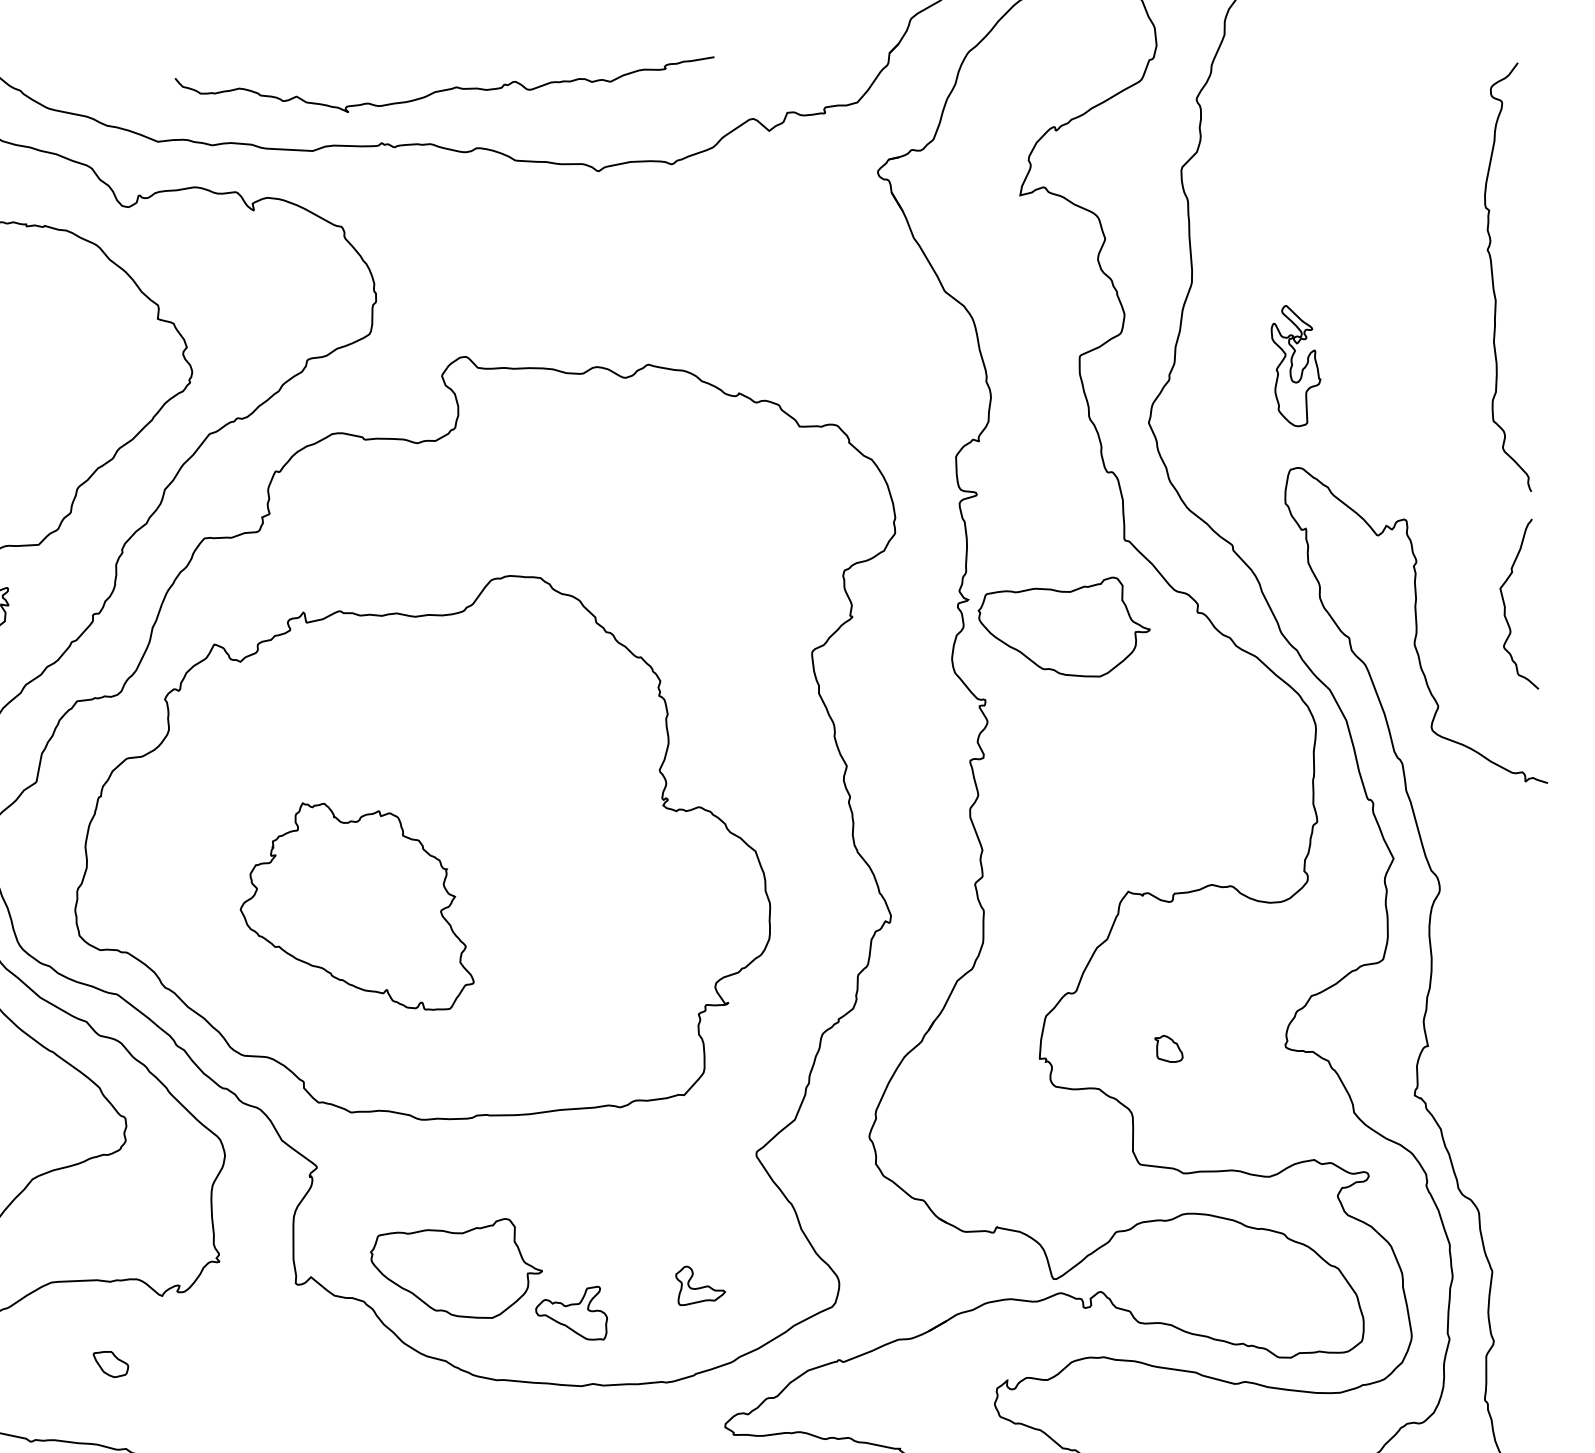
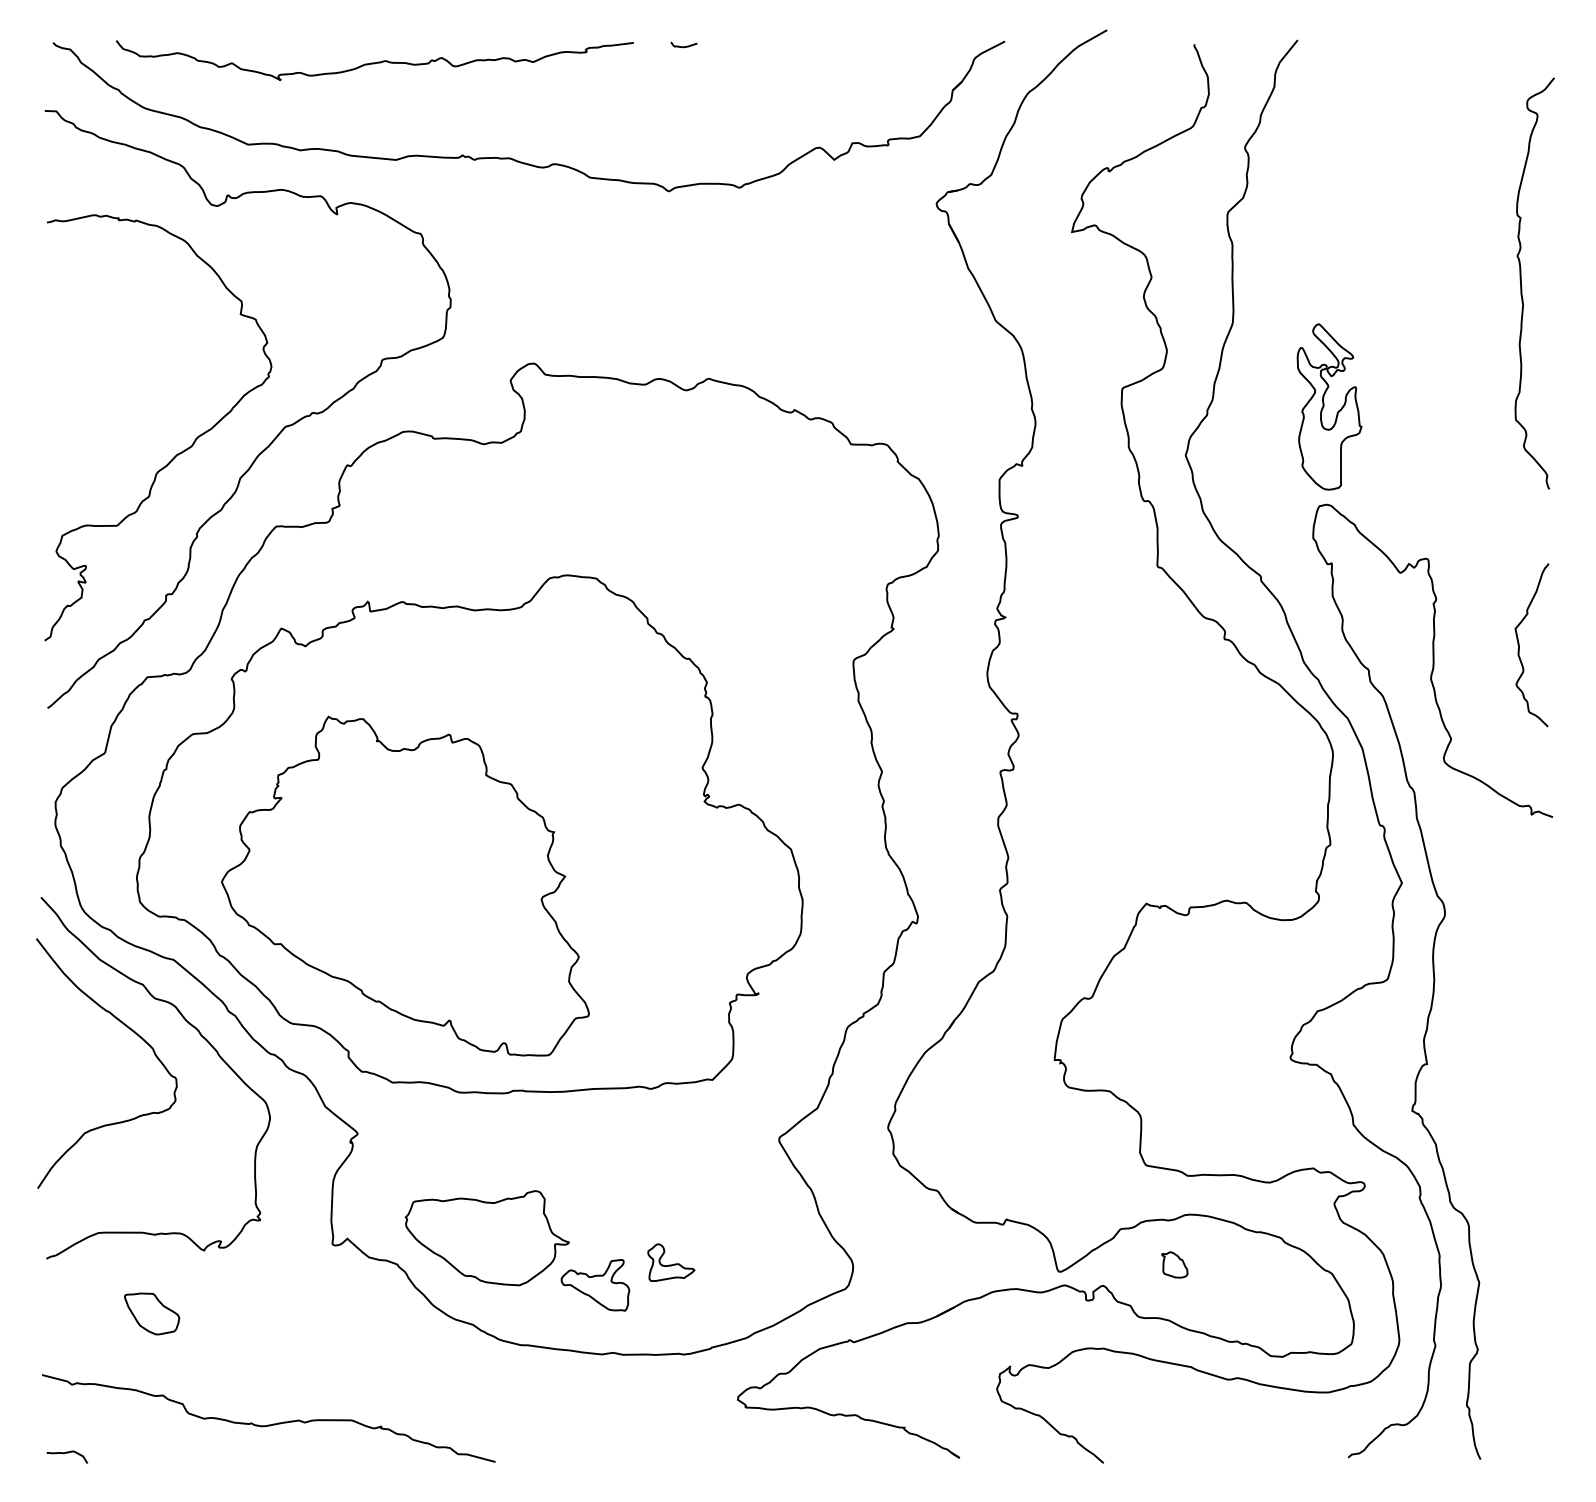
curve: (606, 19) -> (683, 46), added
curve: (445, 89) -> (374, 62), moved
curve: (1494, 282) -> (1522, 287), moved
part: (1296, 365) -> (1329, 406), size x1.43
part: (1063, 629) -> (1095, 649), removed
part: (355, 906) -> (405, 885), size x1.67
part: (1168, 1048) -> (1174, 1264), moved
part: (700, 1284) -> (671, 1262), moved
part: (111, 1363) -> (152, 1313), size x1.67

